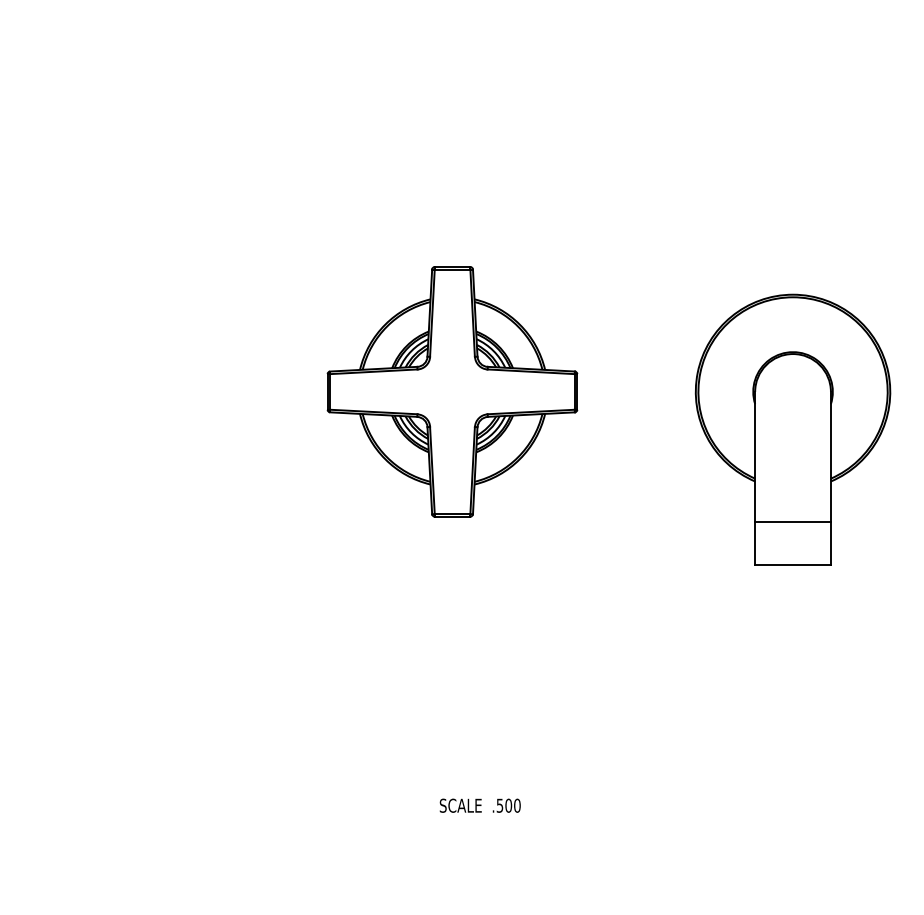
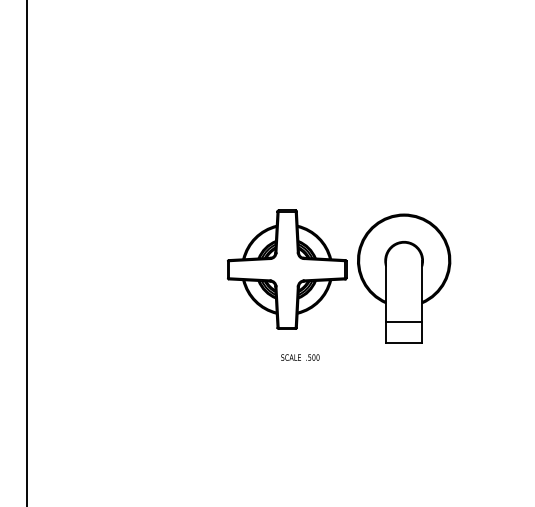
part: (793, 429) -> (404, 278), moved
text: (480, 805) -> (300, 357), moved

